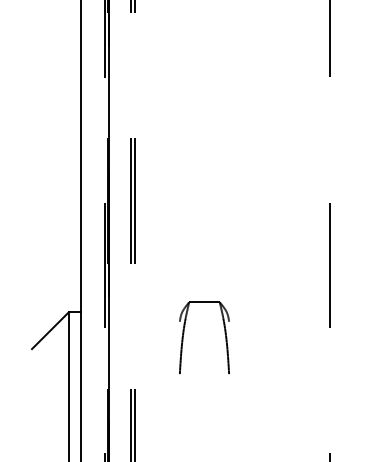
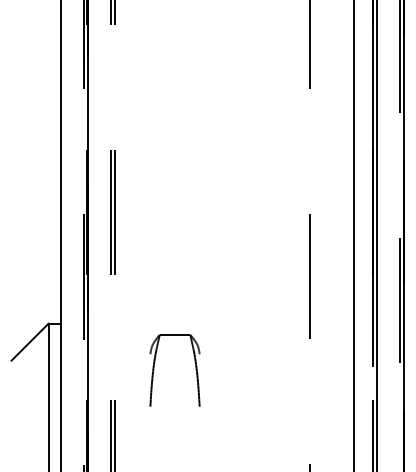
part: (183, 337) -> (154, 370), moved

